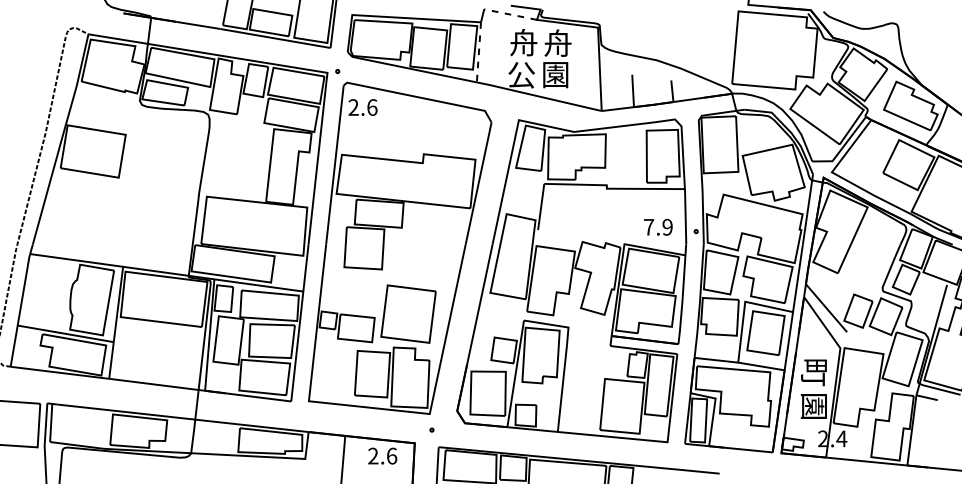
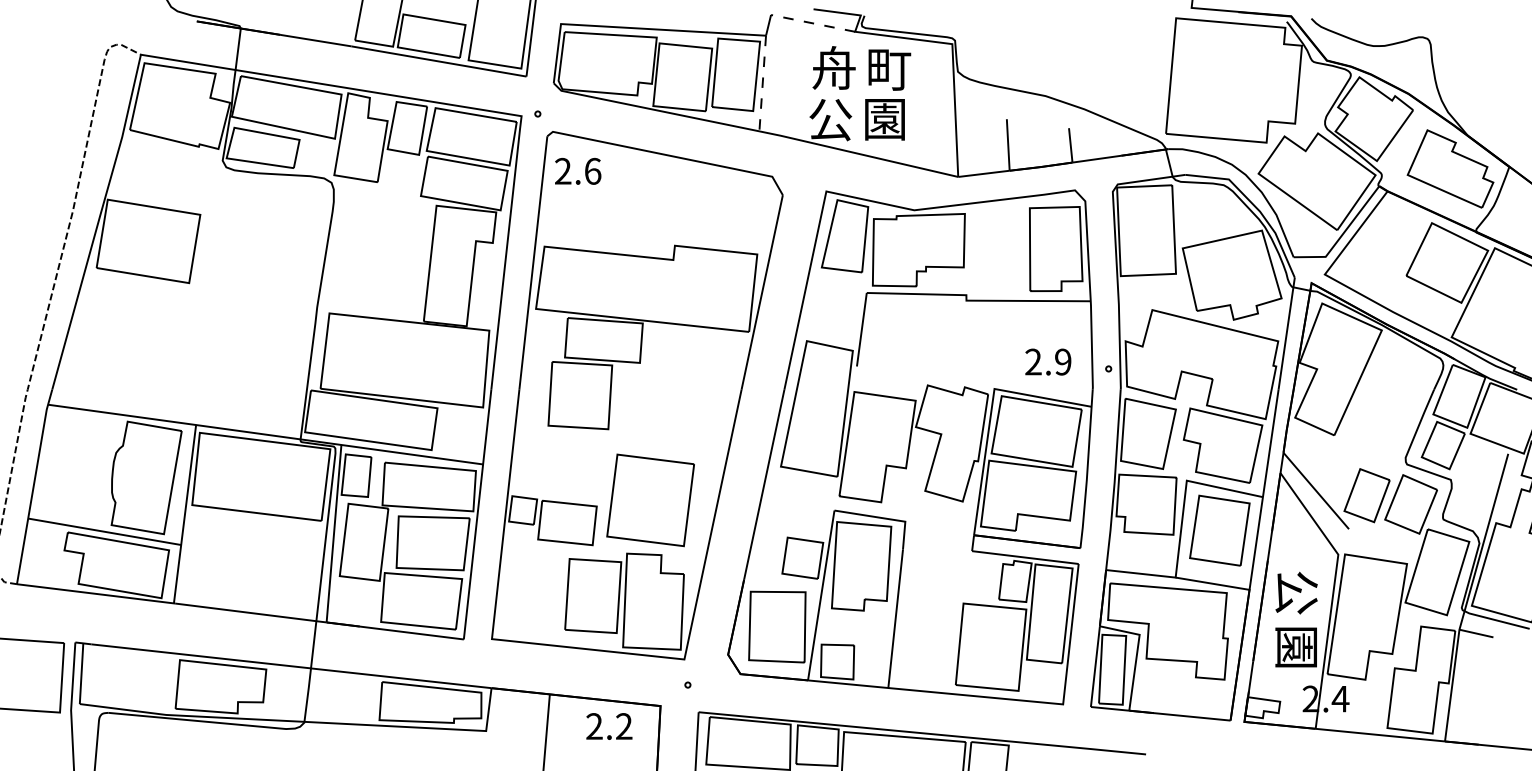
text: (558, 42) -> (889, 67), 舟 -> 町
text: (648, 226) -> (1032, 360), 7.9 -> 2.9
text: (814, 372) -> (1297, 593), 町 -> 公
text: (391, 455) -> (623, 725), 2.6 -> 2.2

